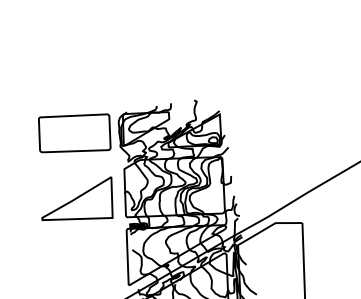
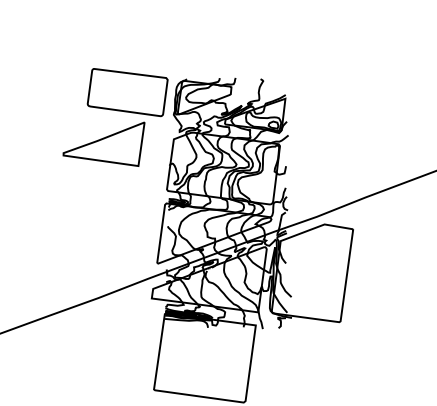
part: (77, 202) -> (103, 143), moved

